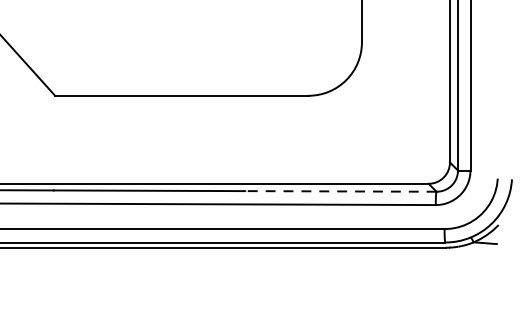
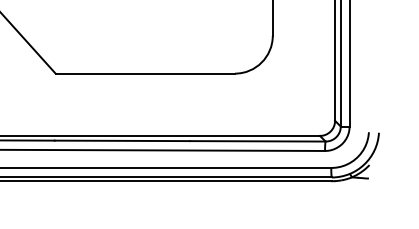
line: (340, 191) -> (257, 141), dashed -> solid

